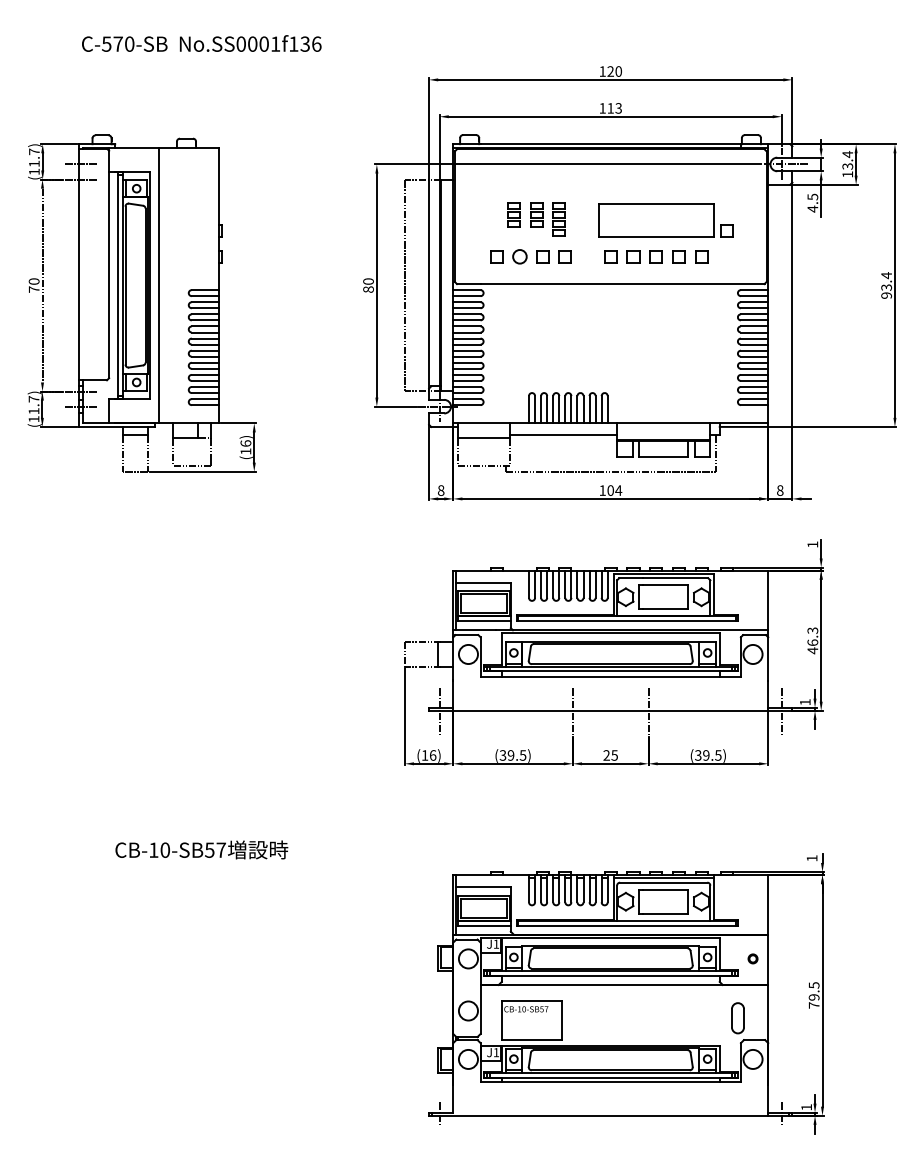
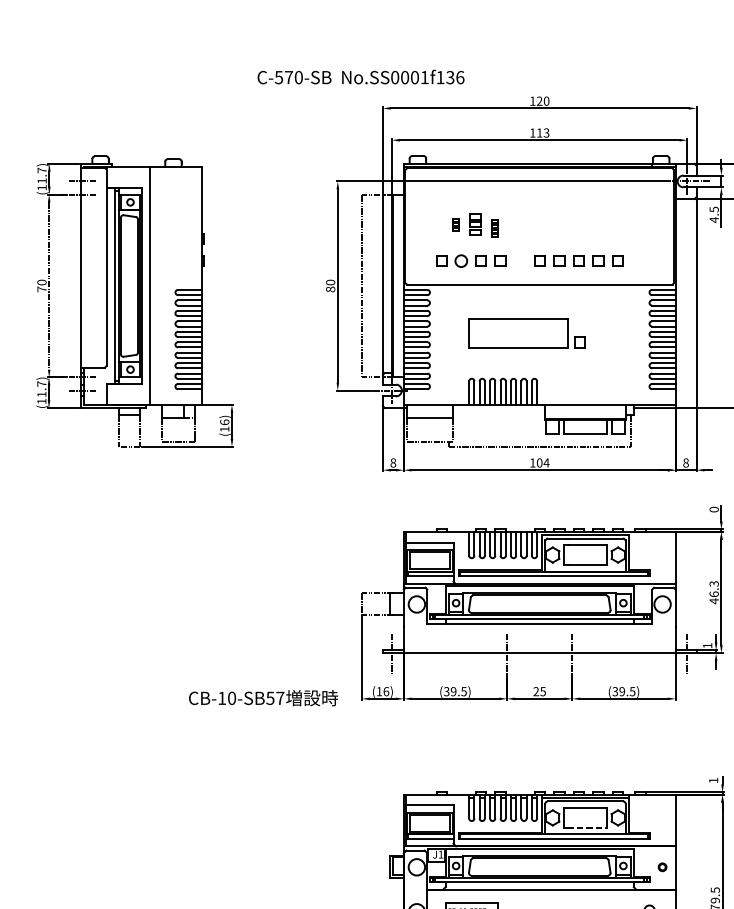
text: (201, 43) -> (360, 77), moved
part: (513, 214) -> (455, 224), size x0.6
part: (558, 219) -> (494, 228), size x0.6
part: (665, 220) -> (526, 333), moved
line: (563, 435) -> (498, 415), removed
text: (812, 544) -> (713, 509), 1 -> 0
text: (201, 849) -> (263, 697), moved
line: (665, 913) -> (587, 828), solid -> dashed

